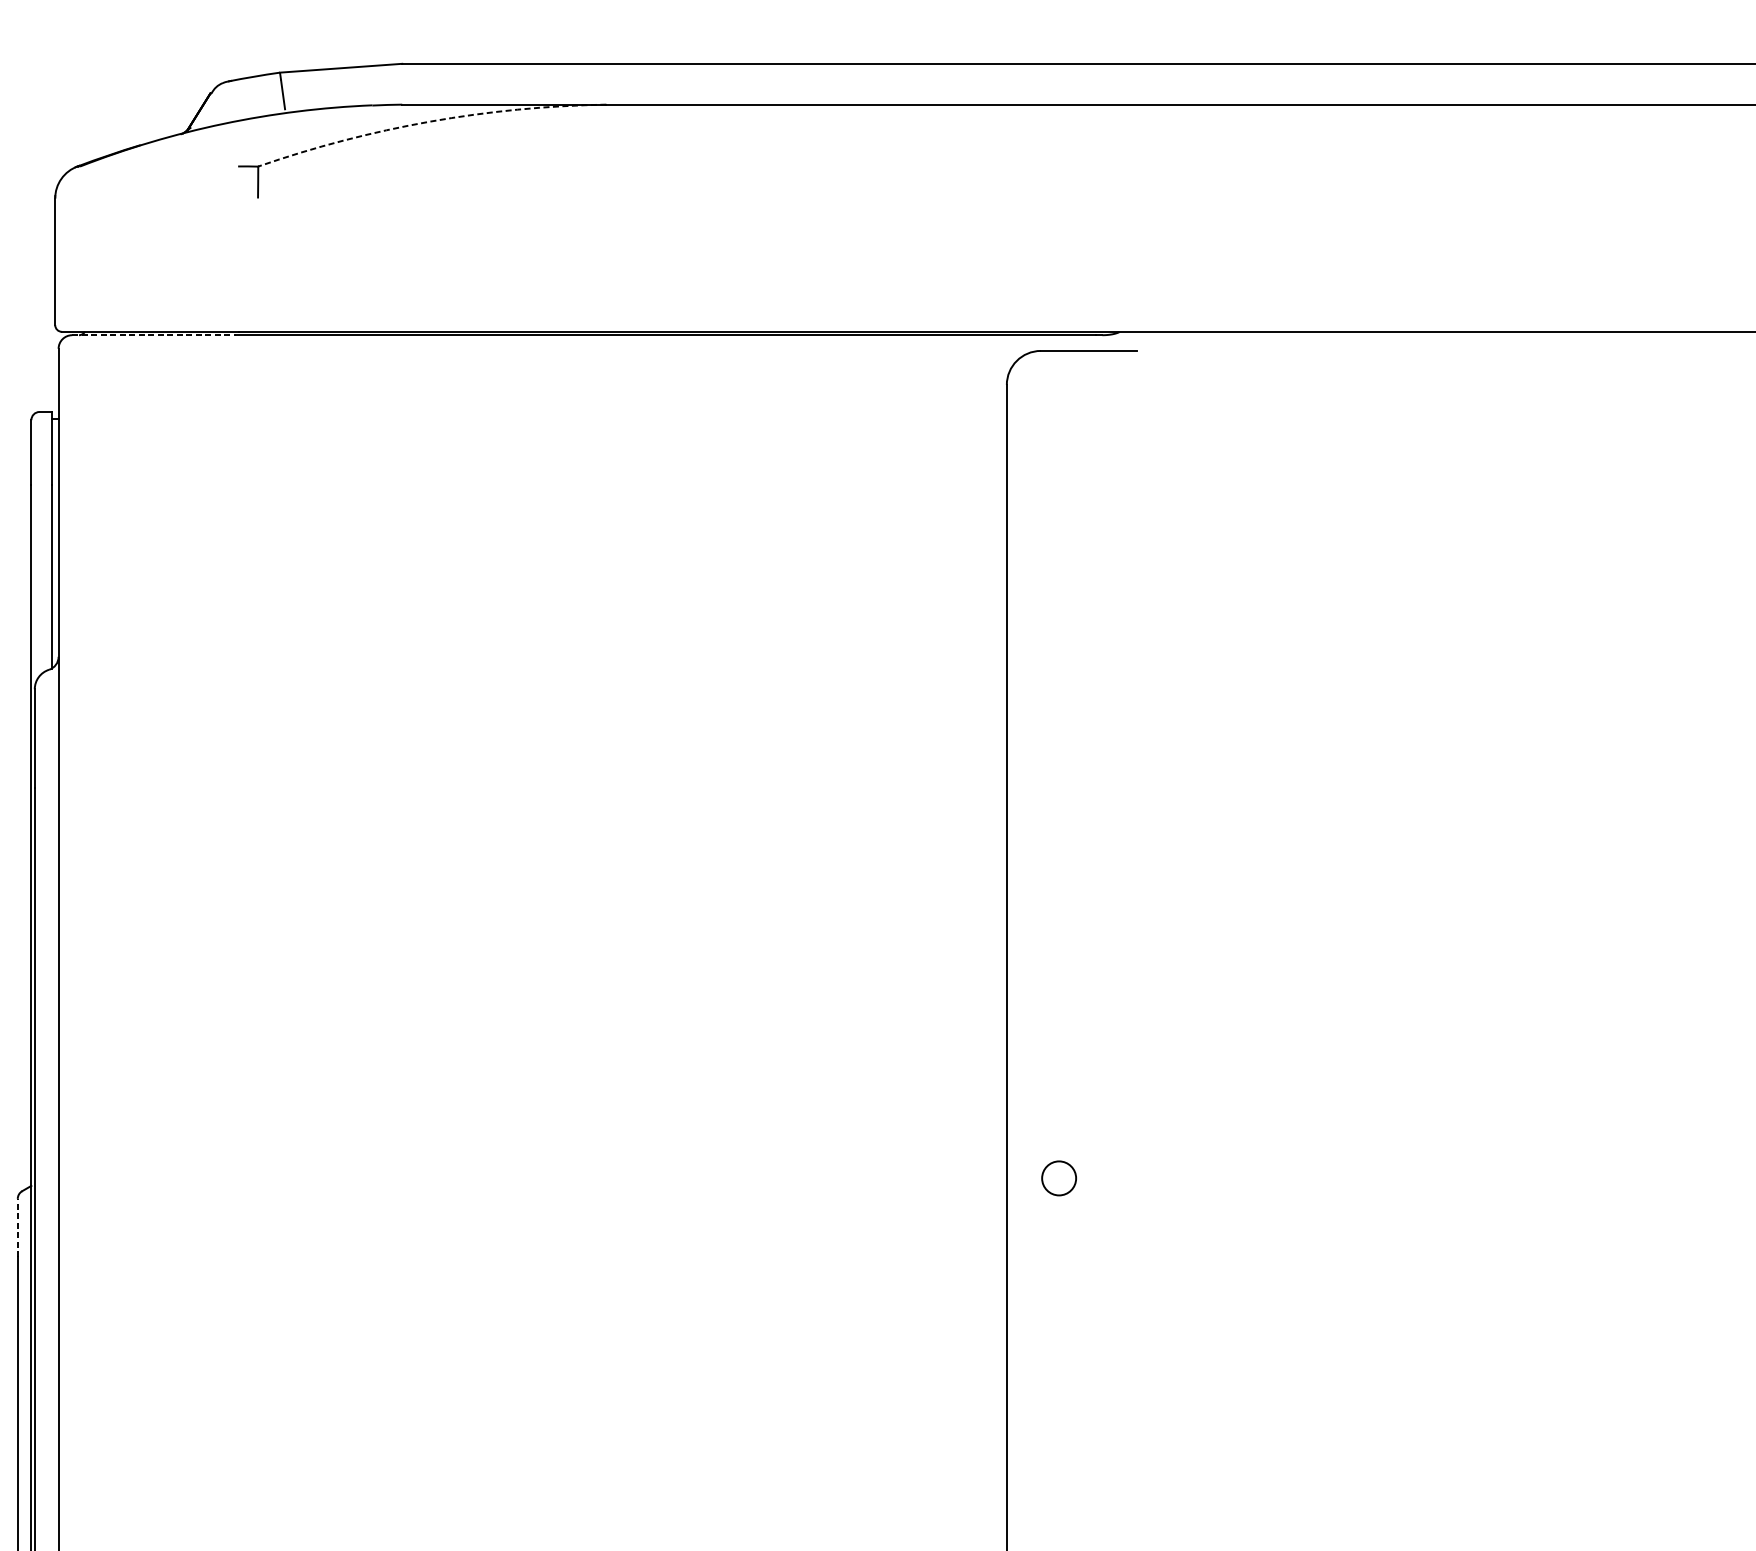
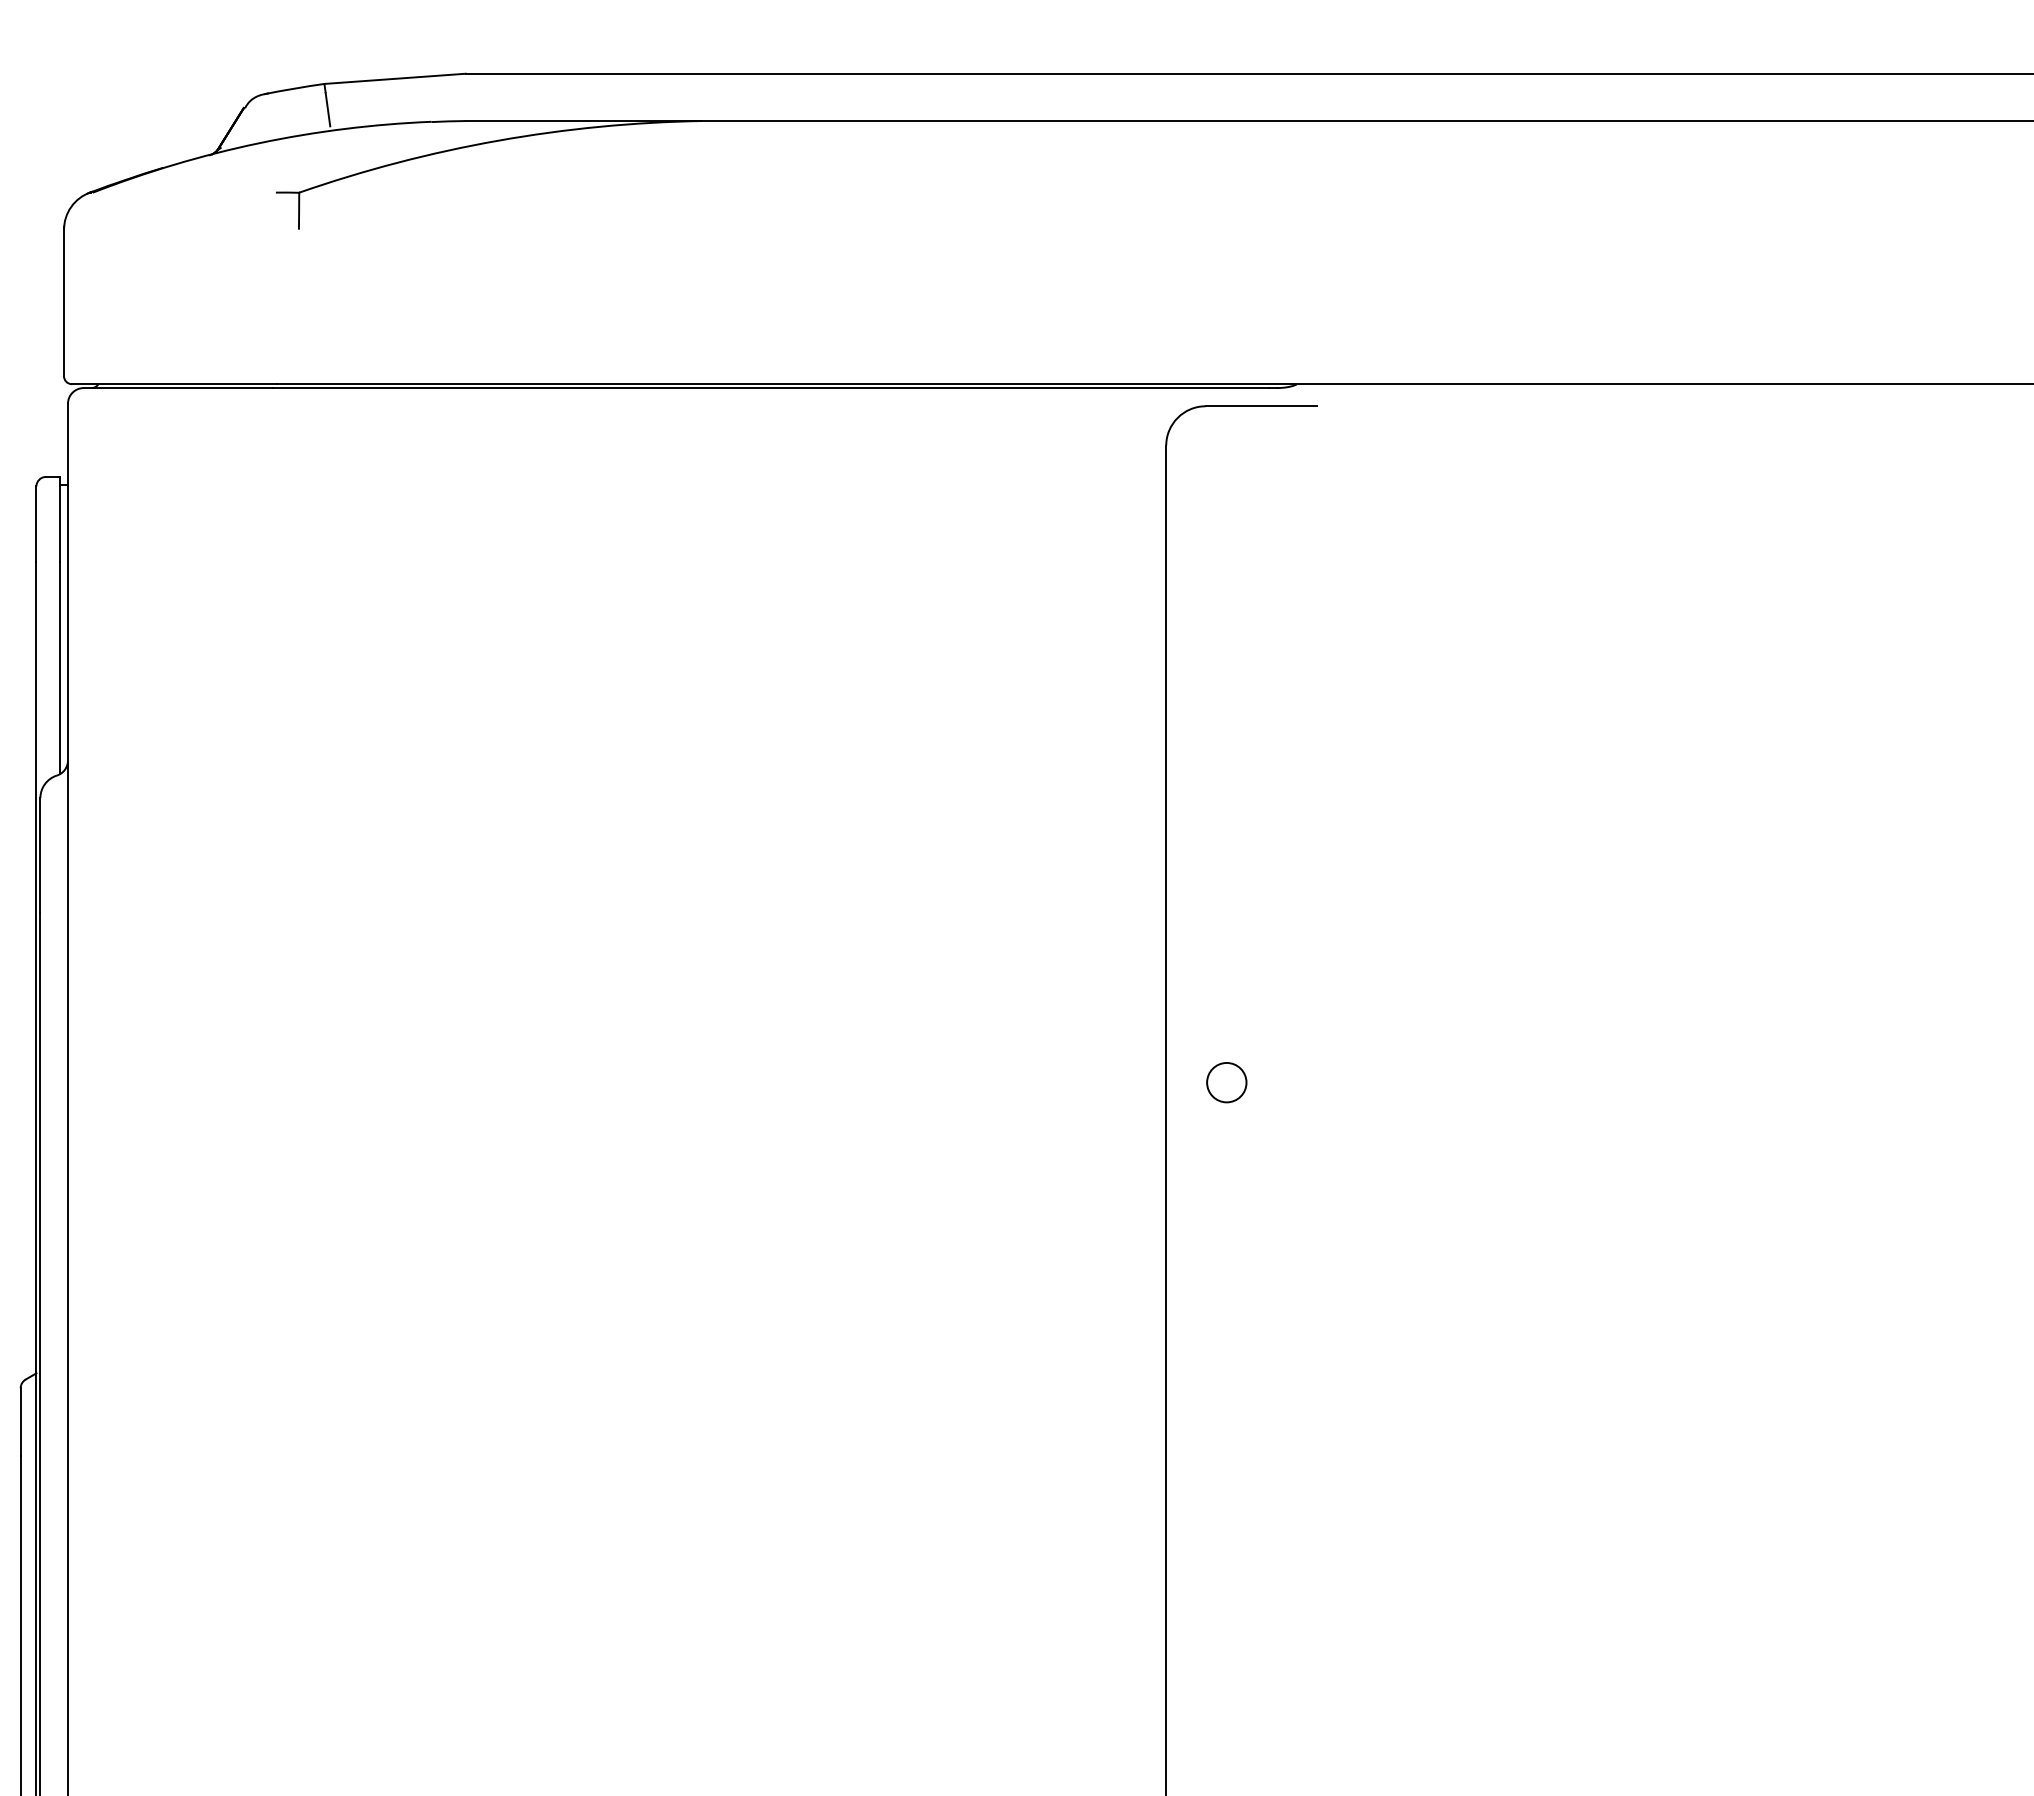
arc: (430, 121) -> (498, 140), dashed -> solid
line: (154, 335) -> (178, 388), dashed -> solid
circle: (1058, 1178) -> (1226, 1082), moved
line: (17, 1228) -> (20, 1422), dashed -> solid

